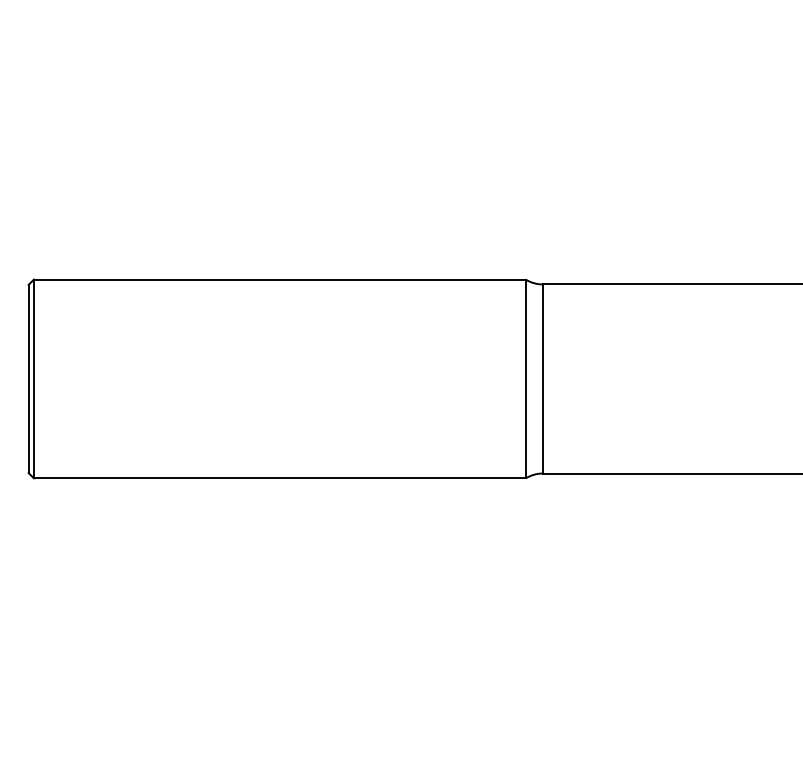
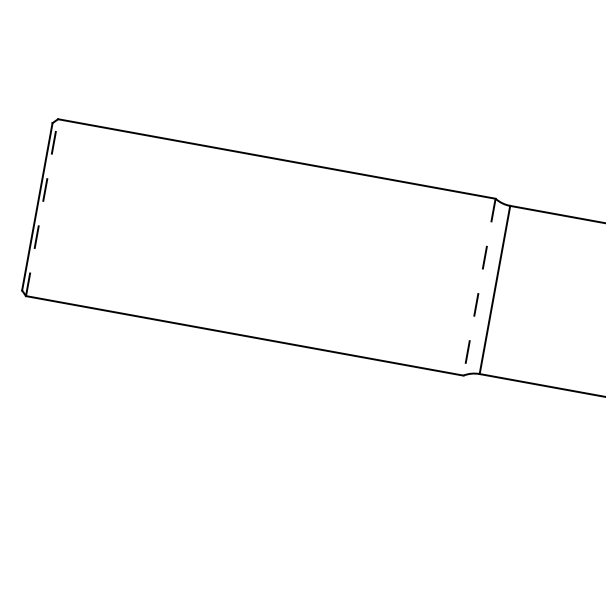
line: (33, 378) -> (41, 207), solid -> dashed
line: (525, 379) -> (479, 287), solid -> dashed

